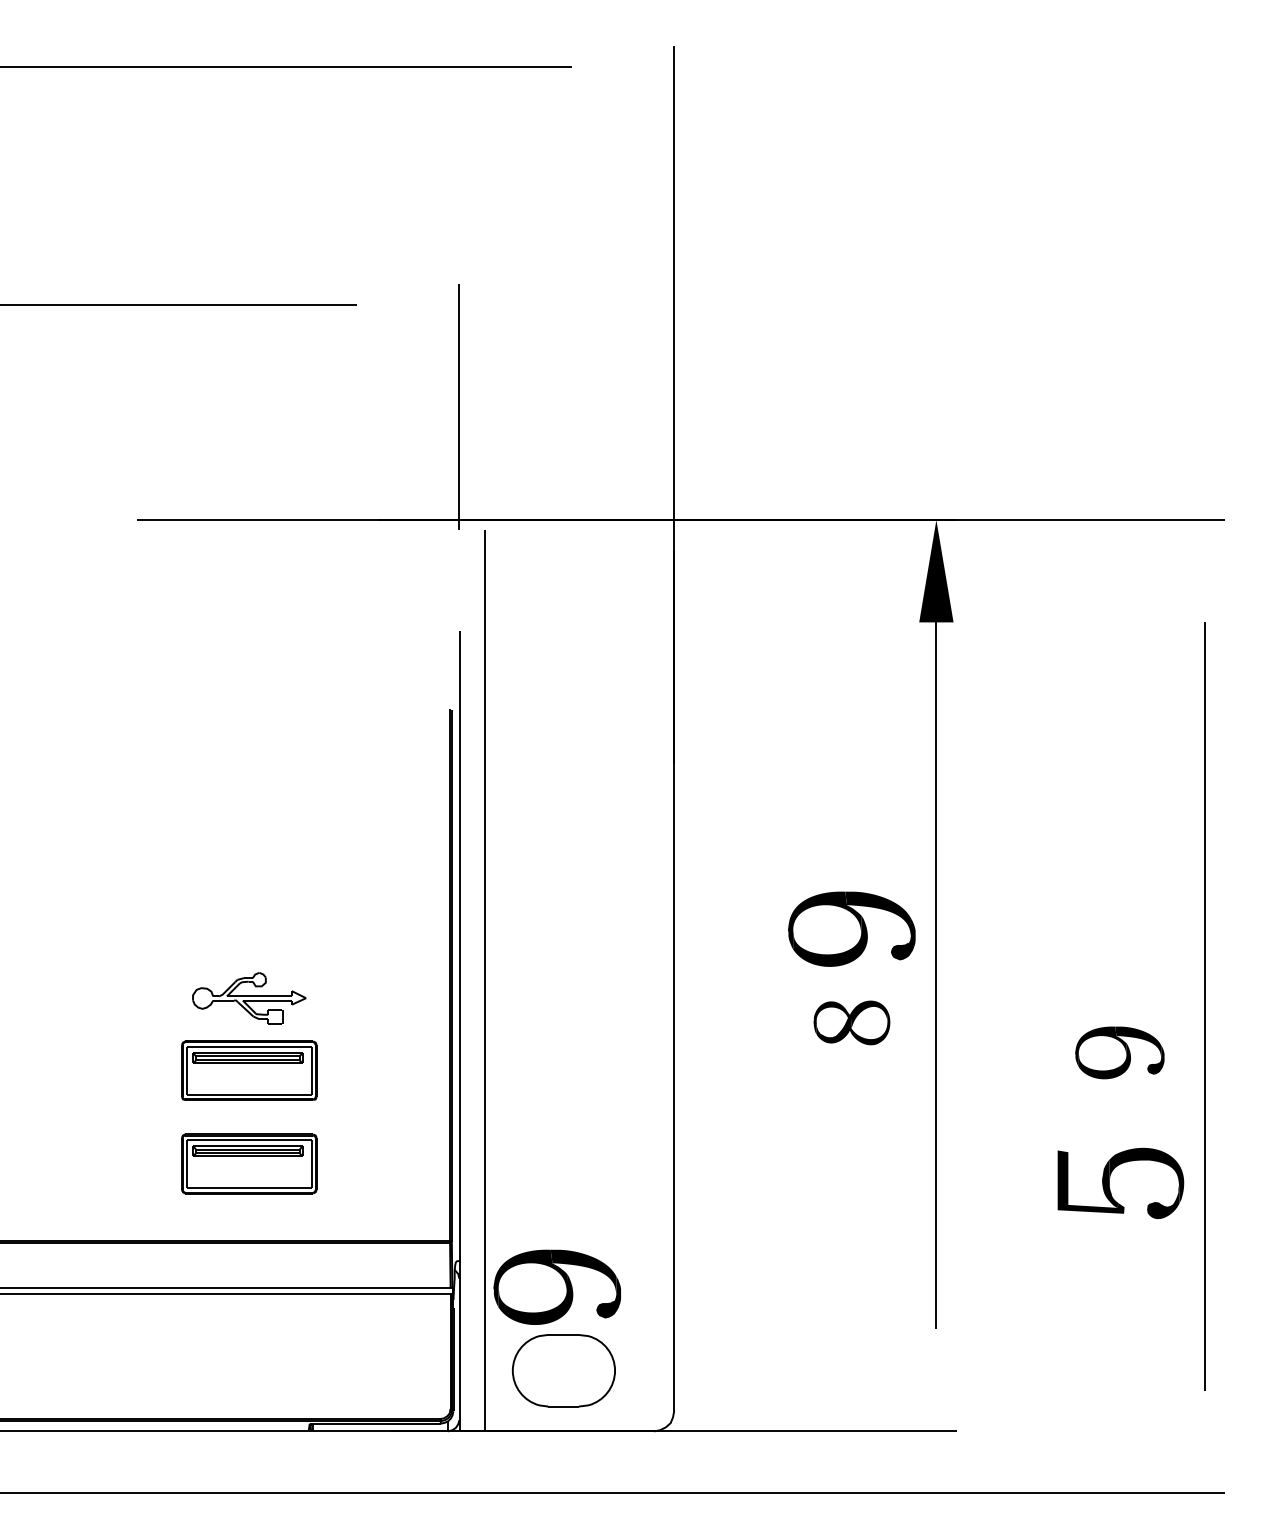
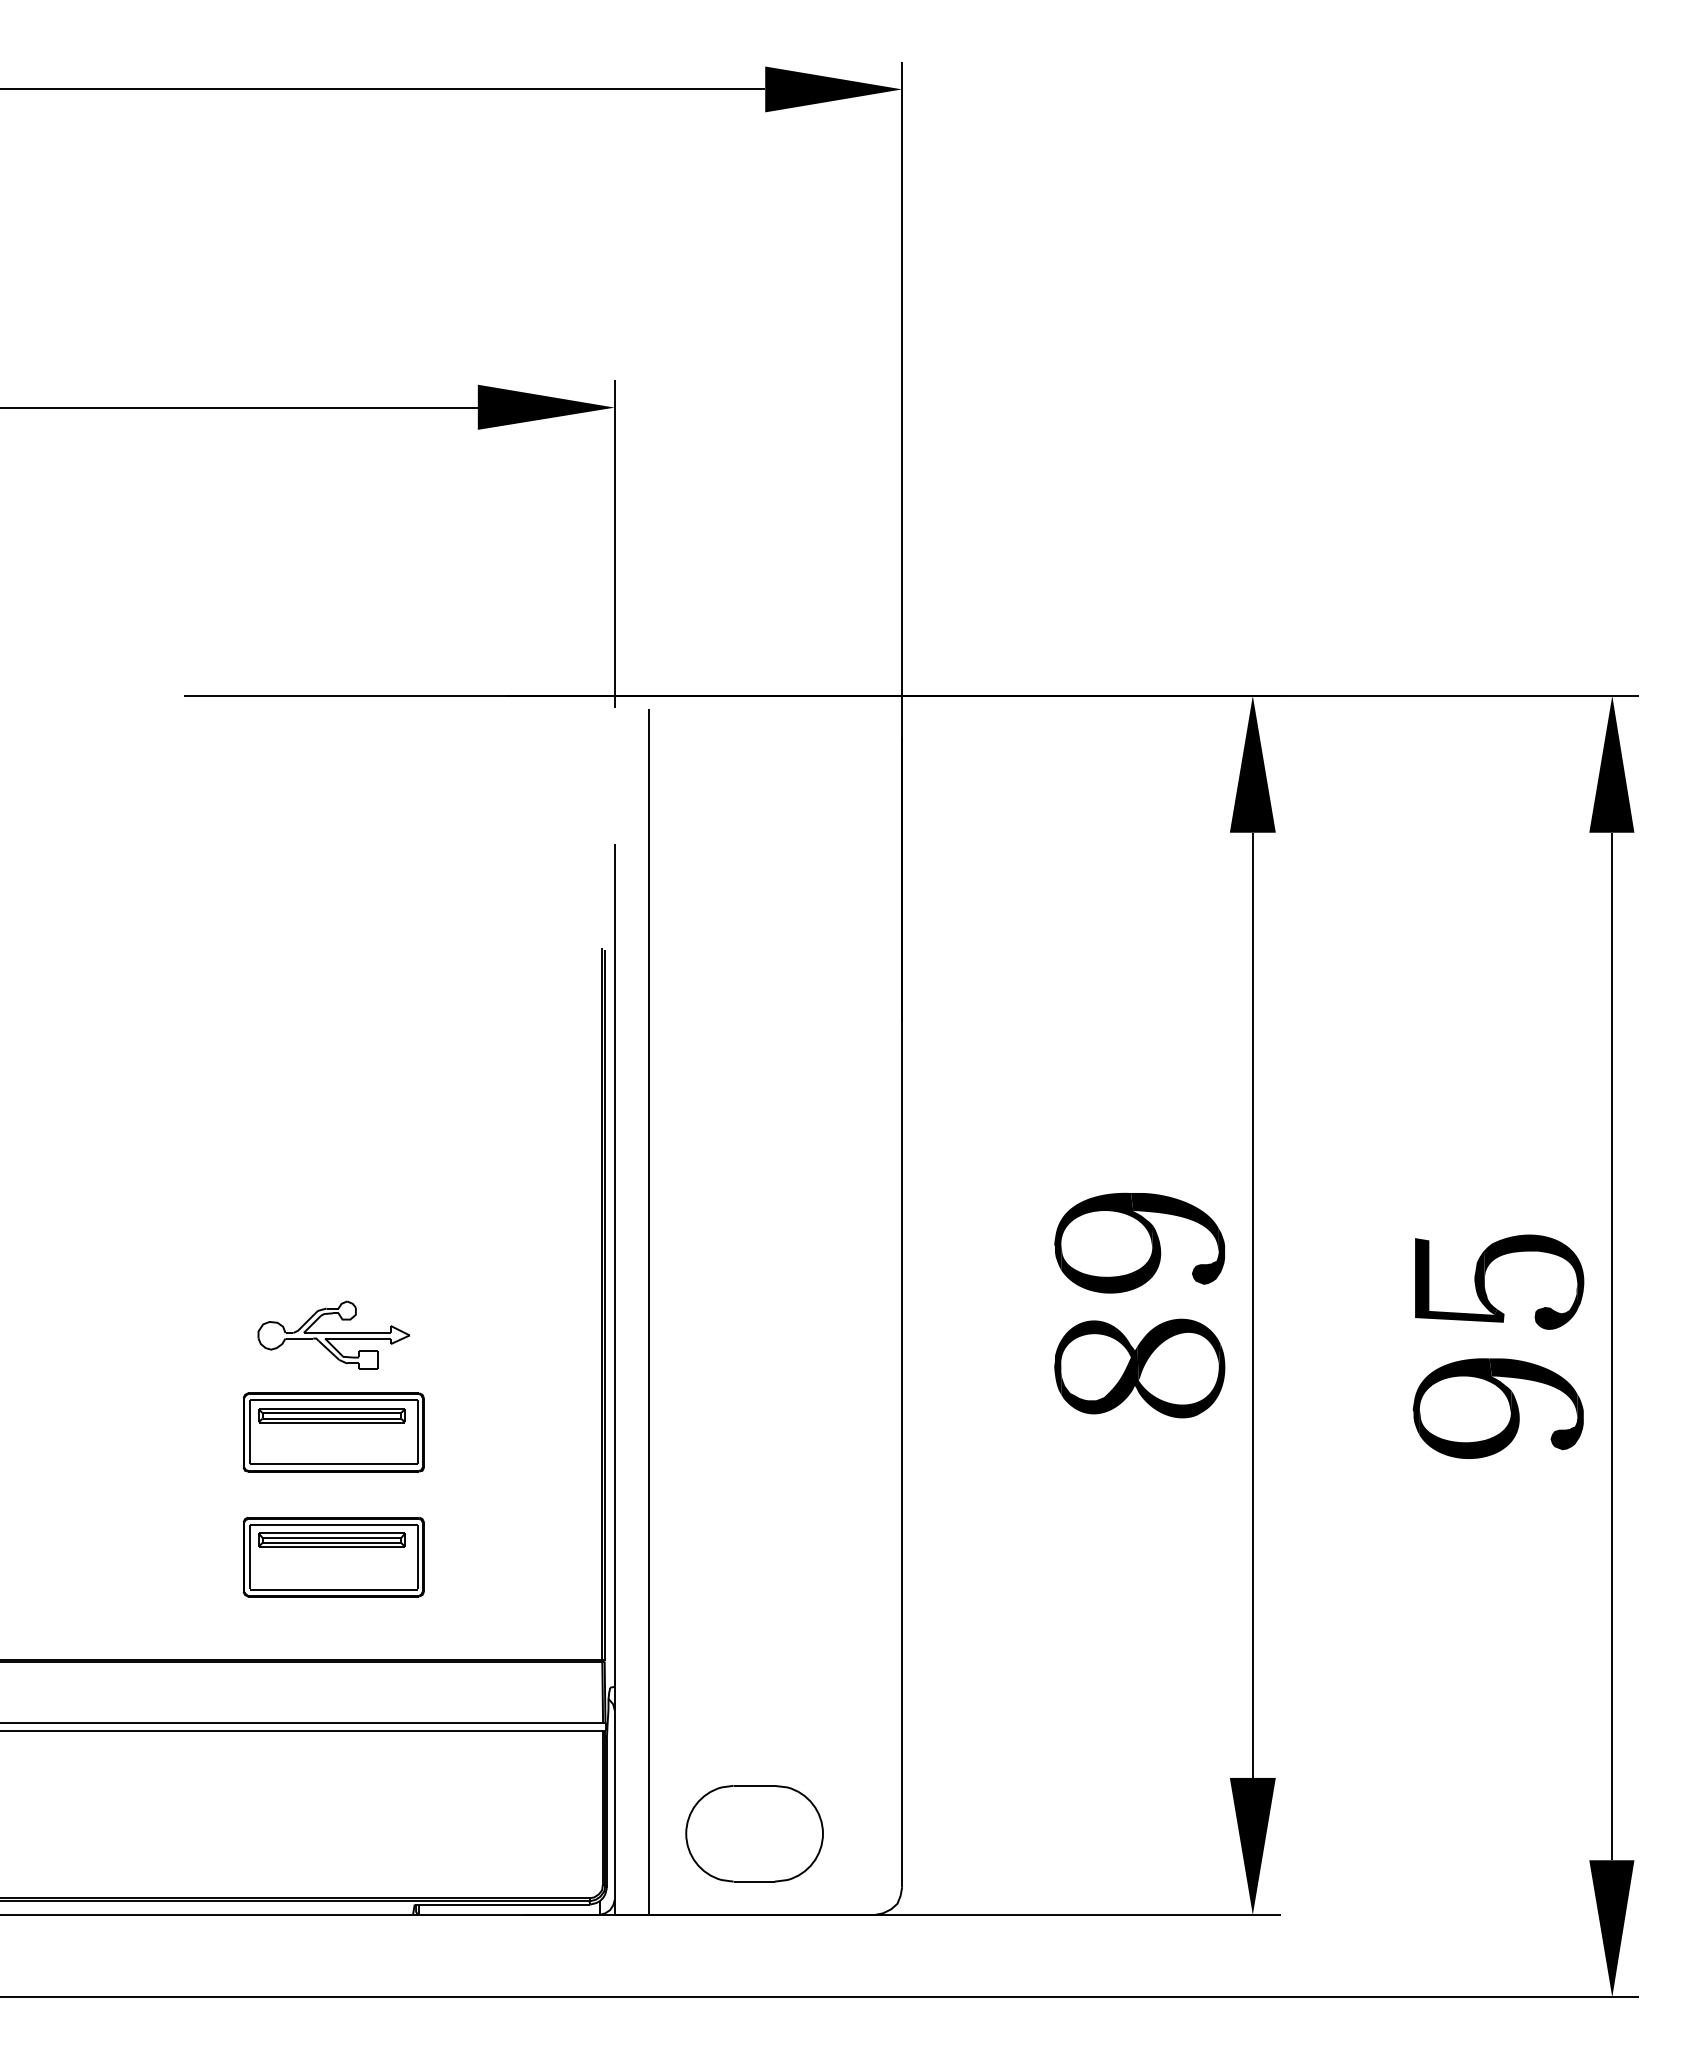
fill: (622, 66) -> (833, 89), added
fill: (407, 303) -> (545, 406), added
fill: (1204, 570) -> (1611, 763), added
part: (851, 1022) -> (1139, 1368), size x1.67
part: (1119, 1052) -> (1497, 1408), size x1.43
part: (1109, 1182) -> (1484, 1281), moved
part: (557, 1286) -> (745, 1721), removed
fill: (936, 1379) -> (1252, 1845), added
fill: (1204, 1441) -> (1611, 1928), added

